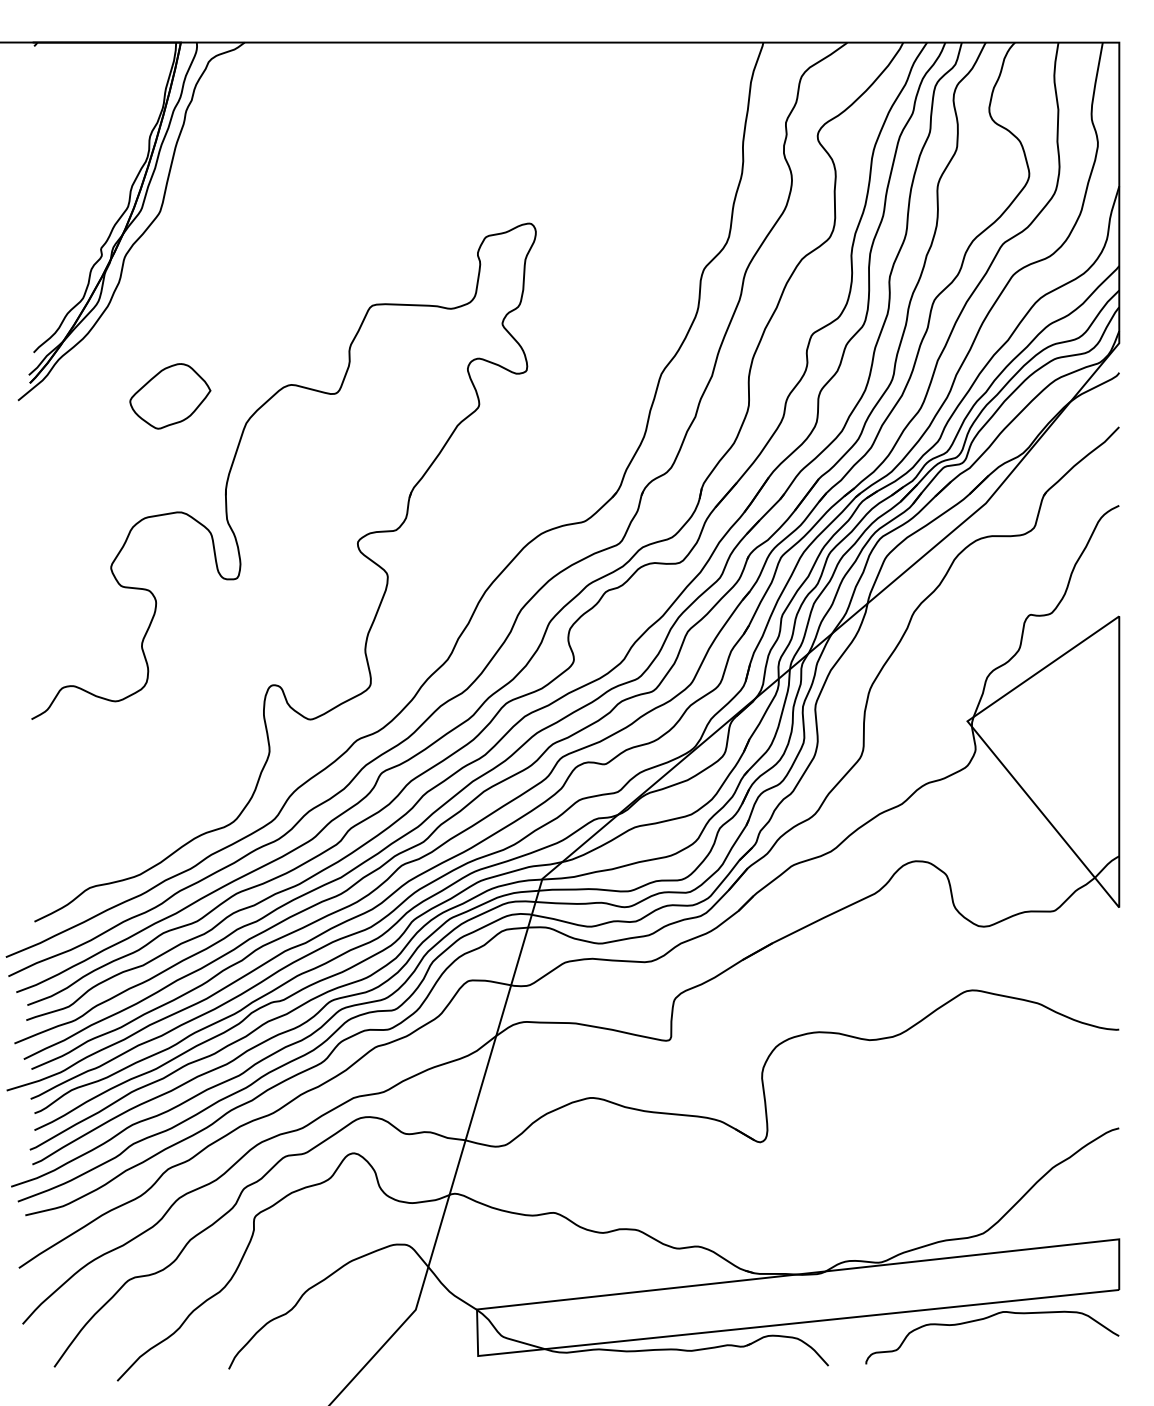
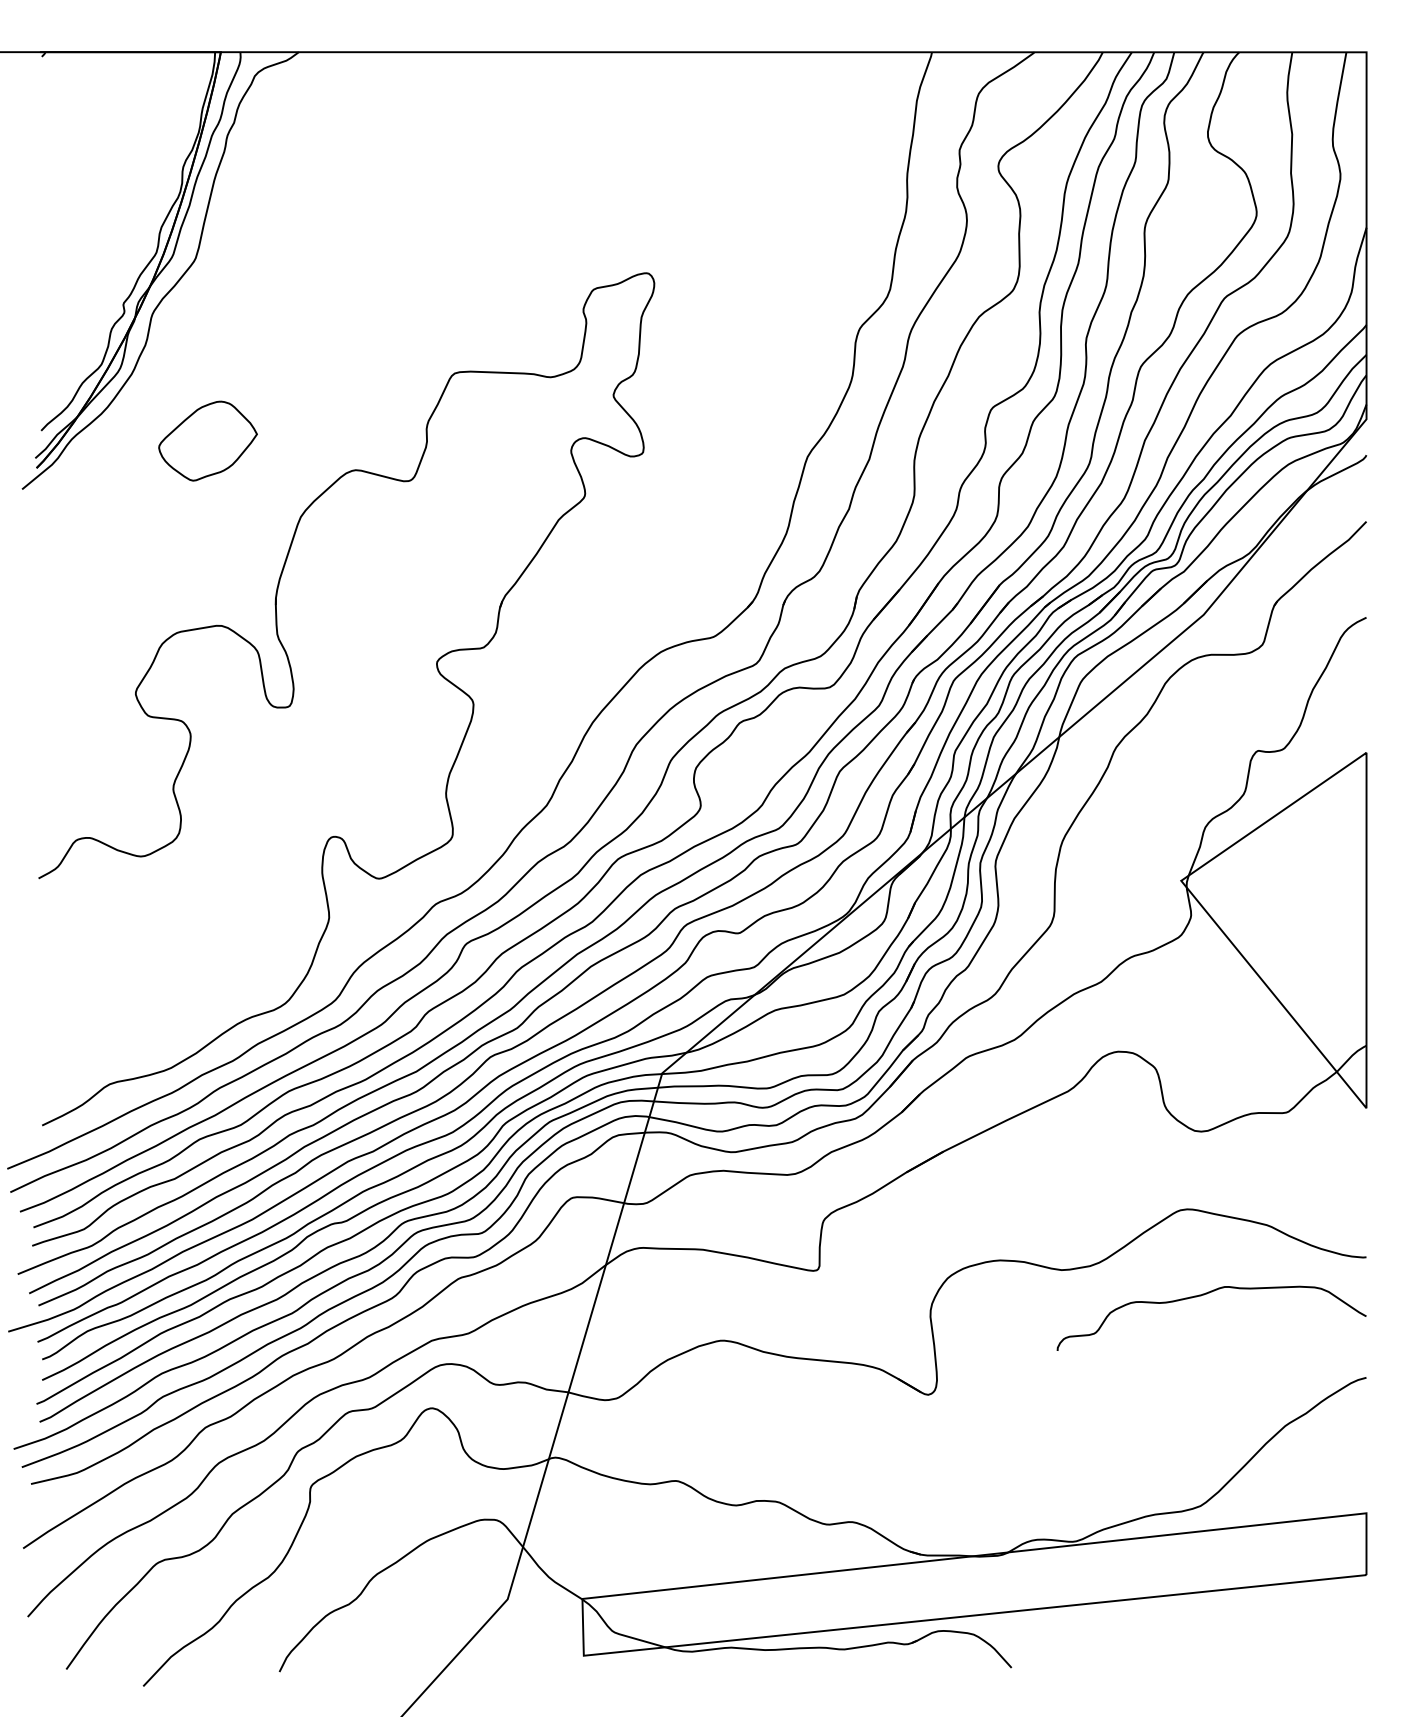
part: (169, 395) -> (207, 440), moved
curve: (986, 1318) -> (1204, 1295), moved

